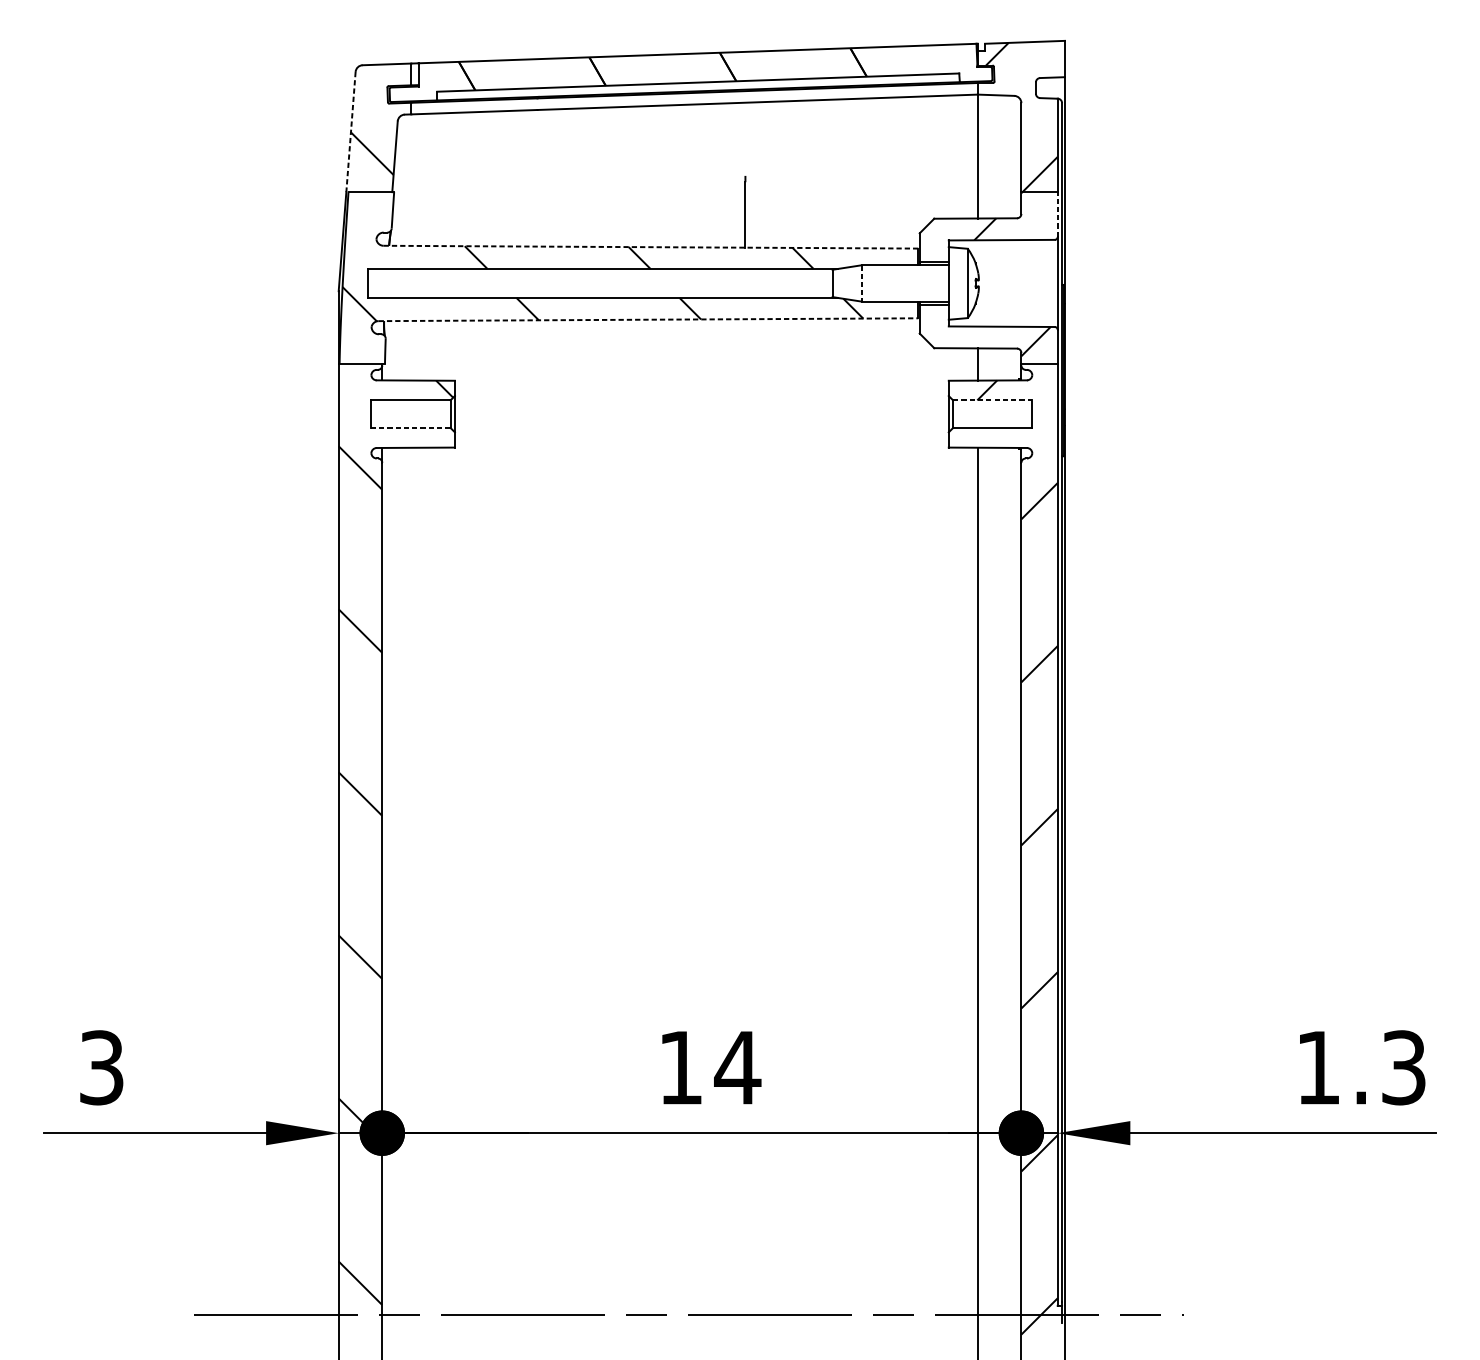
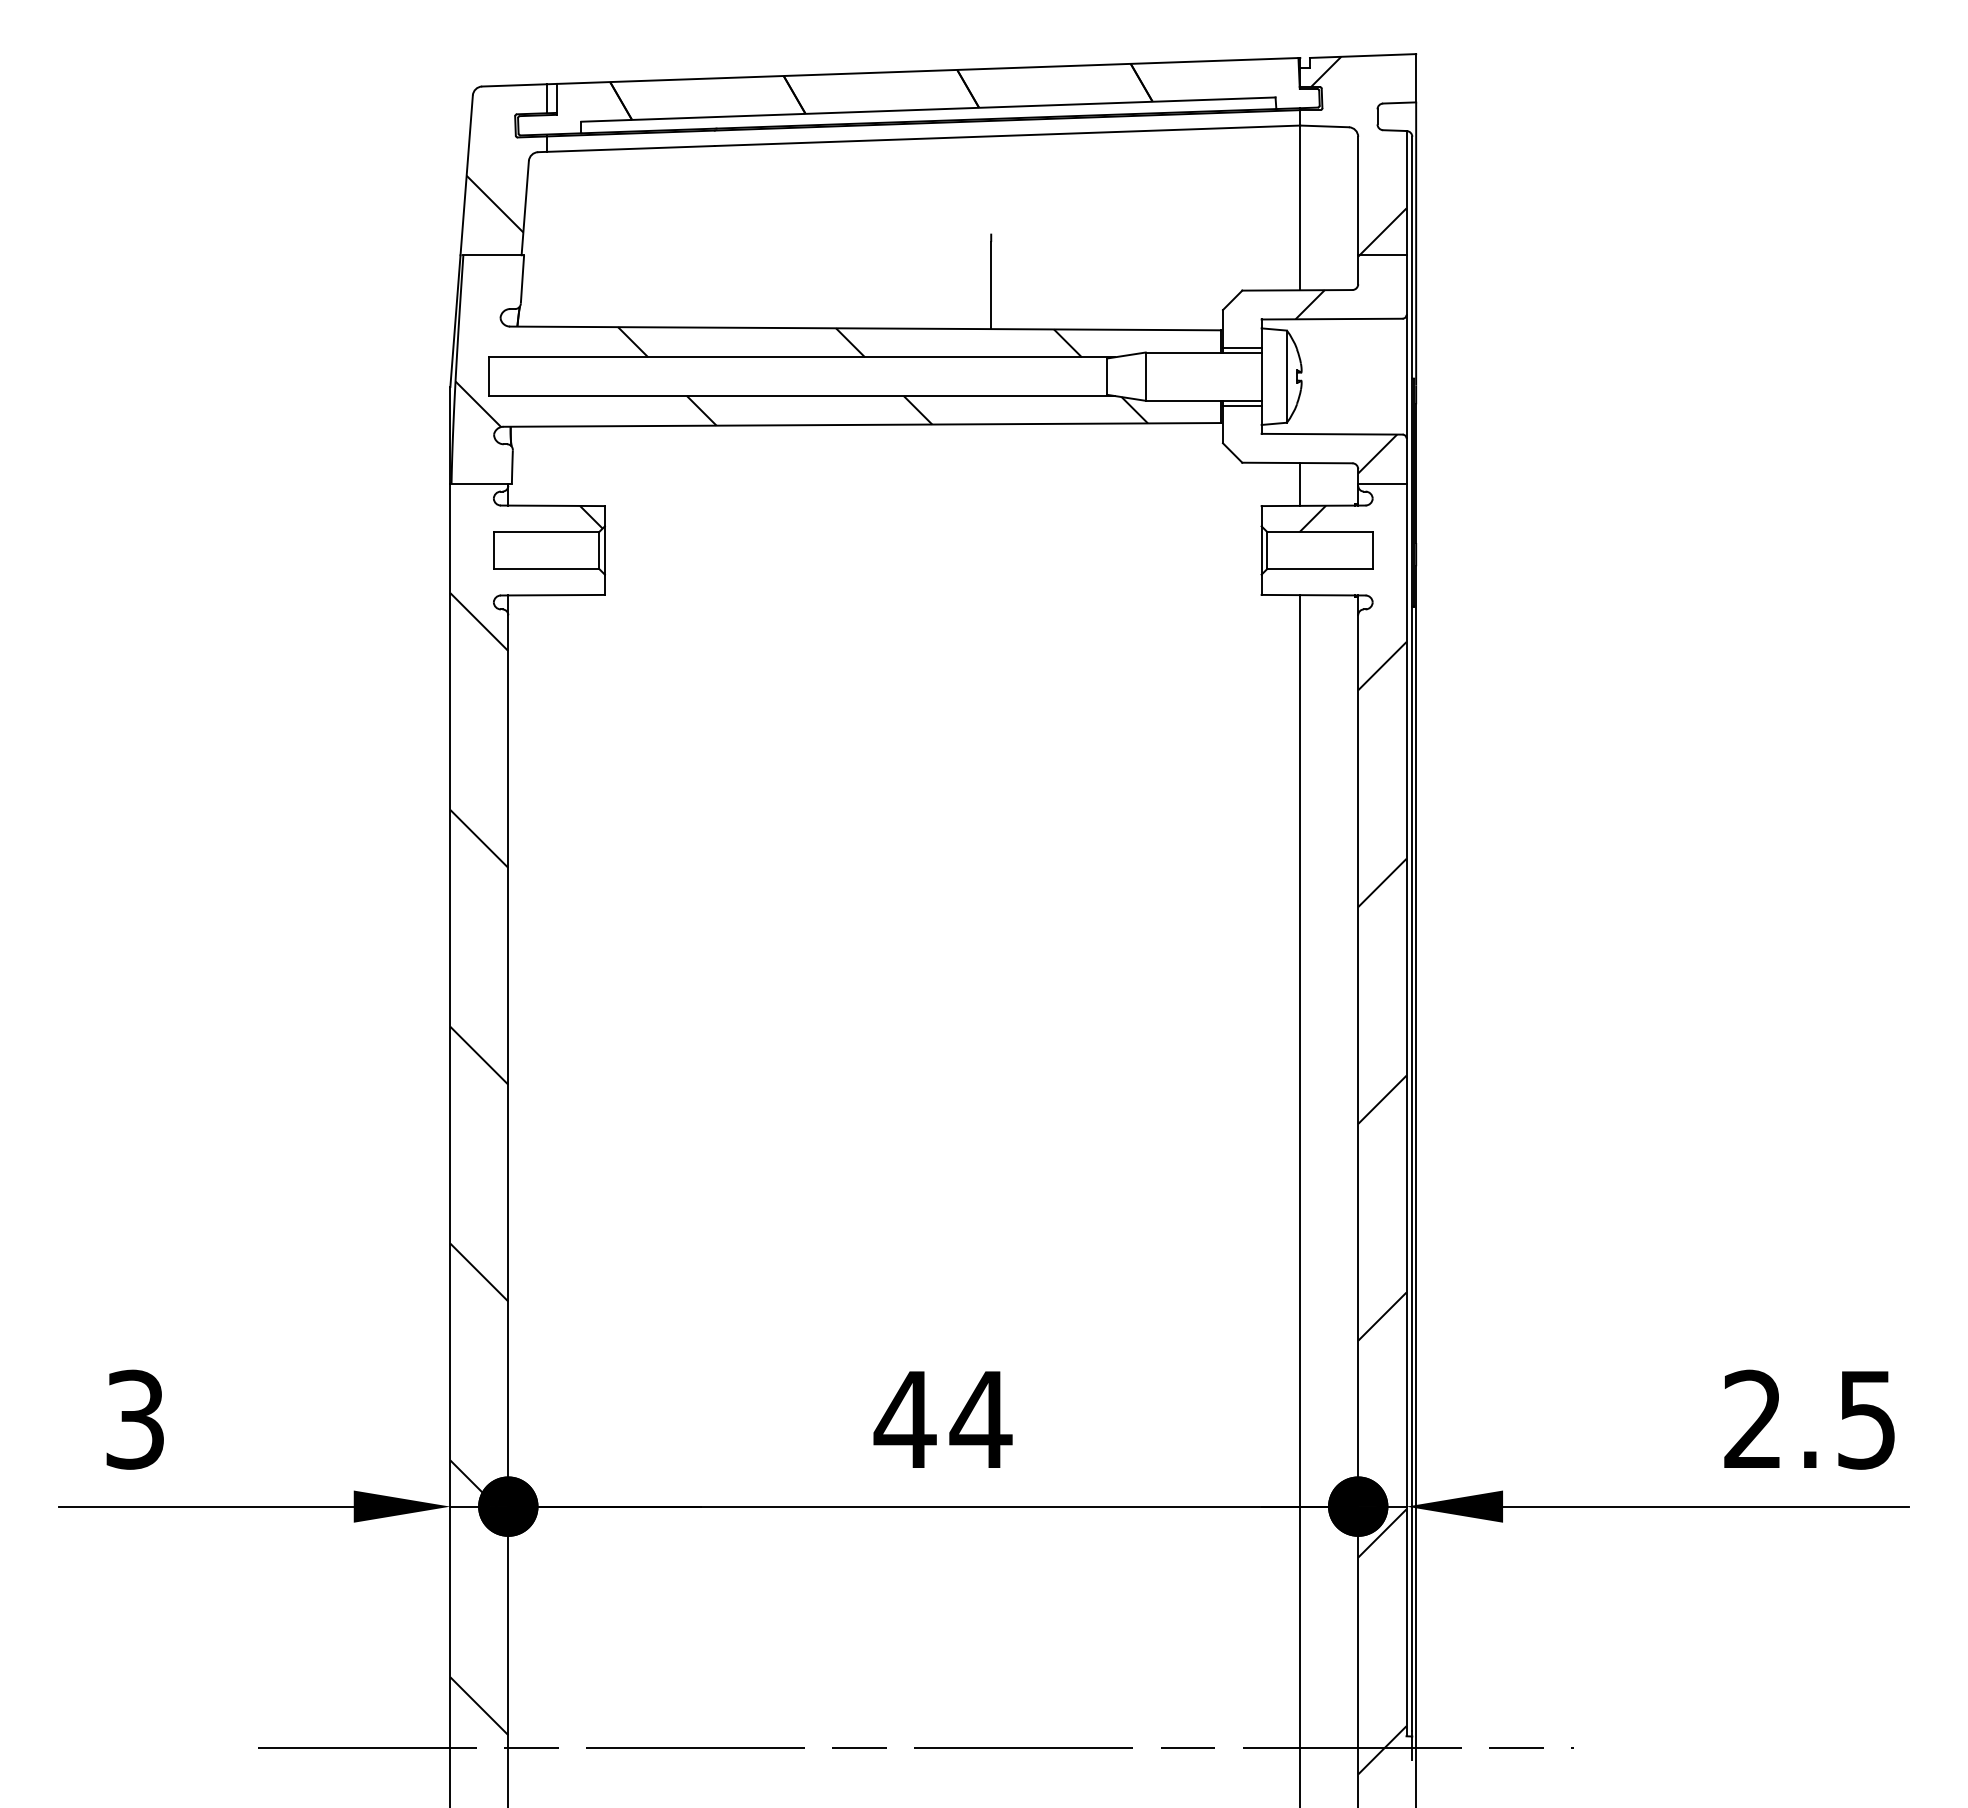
line: (350, 132) -> (466, 175), dashed -> solid
line: (1057, 214) -> (1406, 285), dashed -> solid
line: (650, 247) -> (865, 328), dashed -> solid
line: (861, 284) -> (1145, 377), dashed -> solid
line: (648, 319) -> (862, 424), dashed -> solid
line: (993, 400) -> (1320, 532), dashed -> solid
line: (411, 427) -> (546, 568), dashed -> solid
text: (680, 1067) -> (904, 1419), 14 -> 44
text: (1360, 1067) -> (1809, 1419), 1.3 -> 2.5

